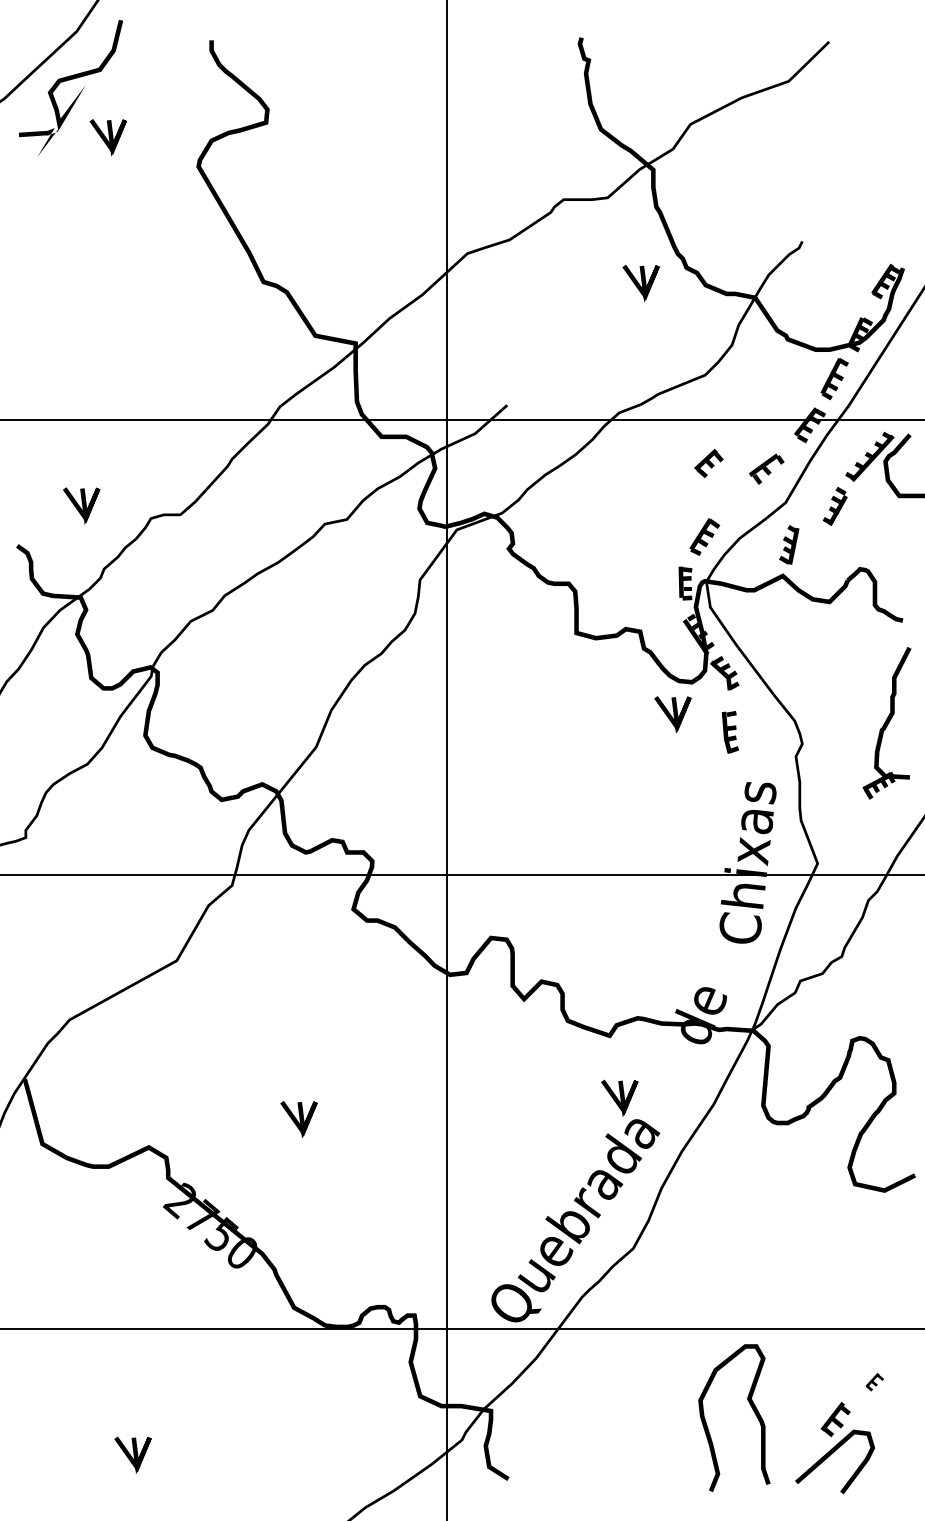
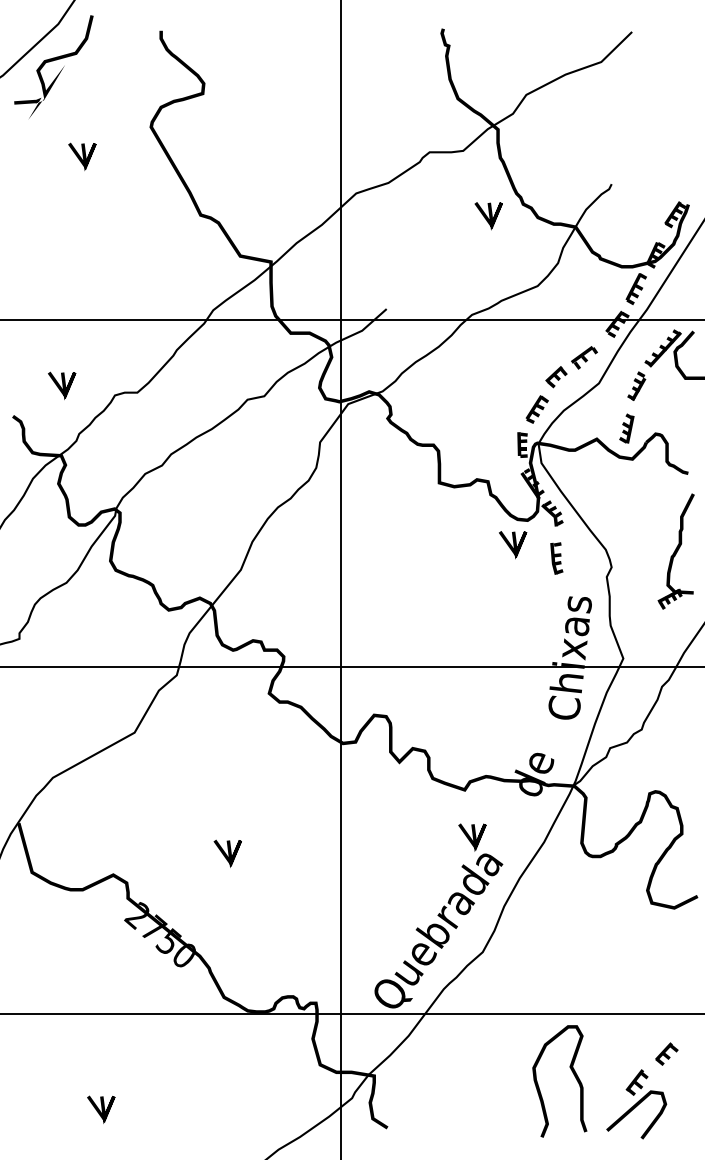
line: (106, 137) -> (81, 156), moved
part: (708, 462) -> (556, 376), moved
part: (789, 544) -> (627, 428), moved
part: (874, 1381) -> (666, 1053), size x1.67

